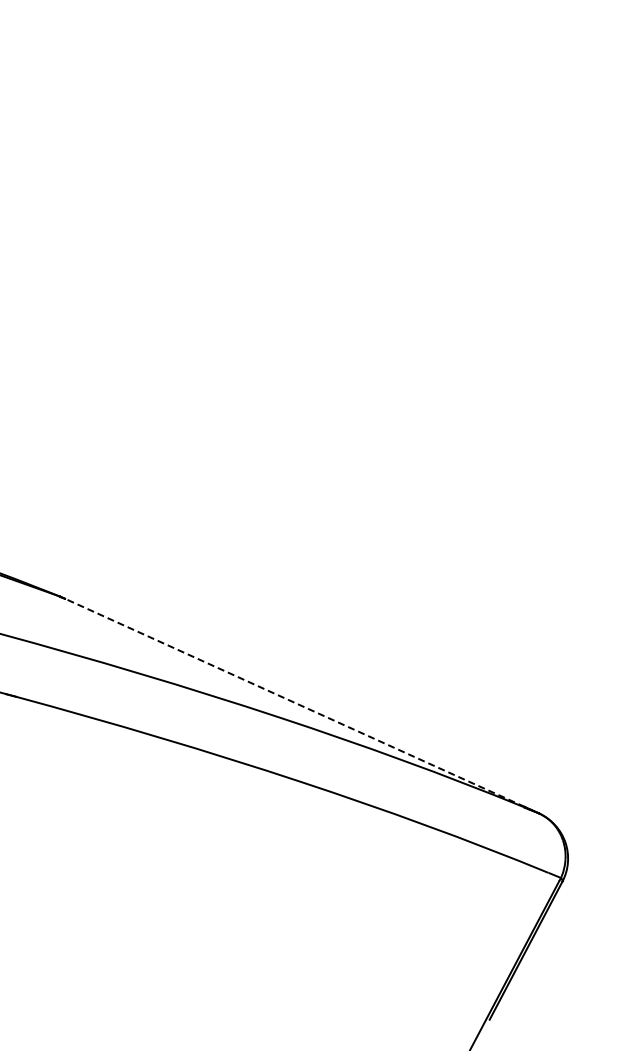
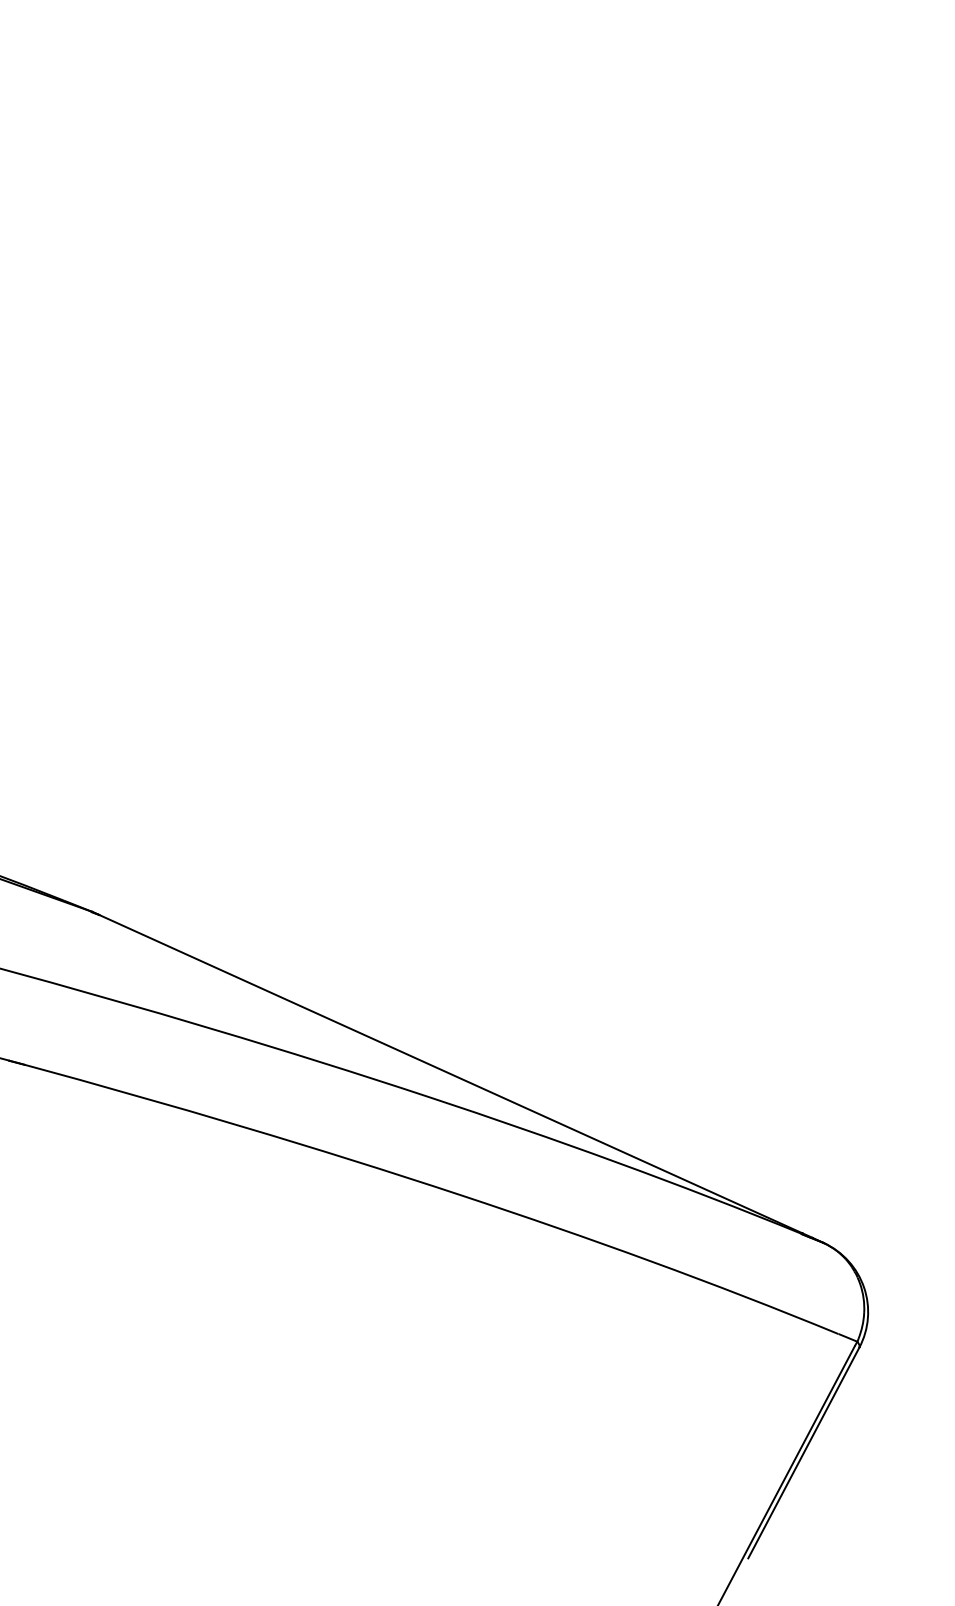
line: (294, 702) -> (449, 1073), dashed -> solid

